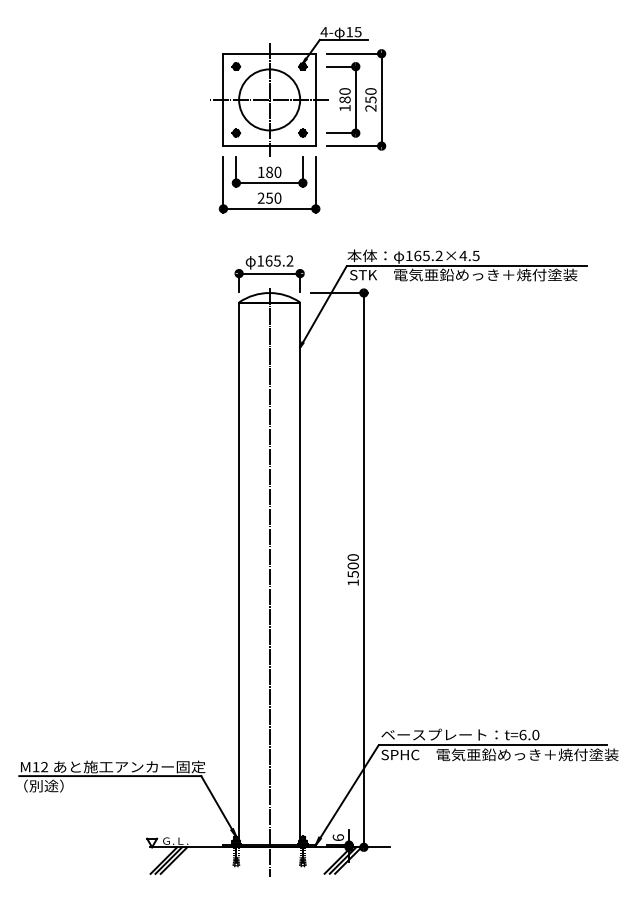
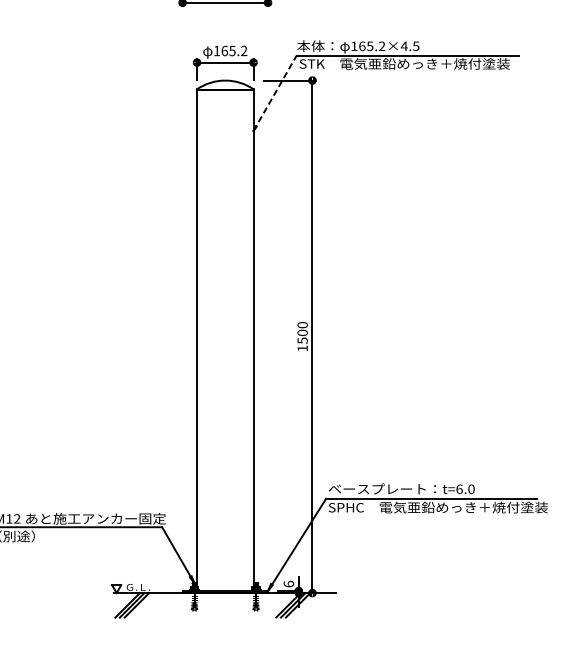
line: (323, 306) -> (275, 93), solid -> dashed
line: (269, 582) -> (225, 348), removed

